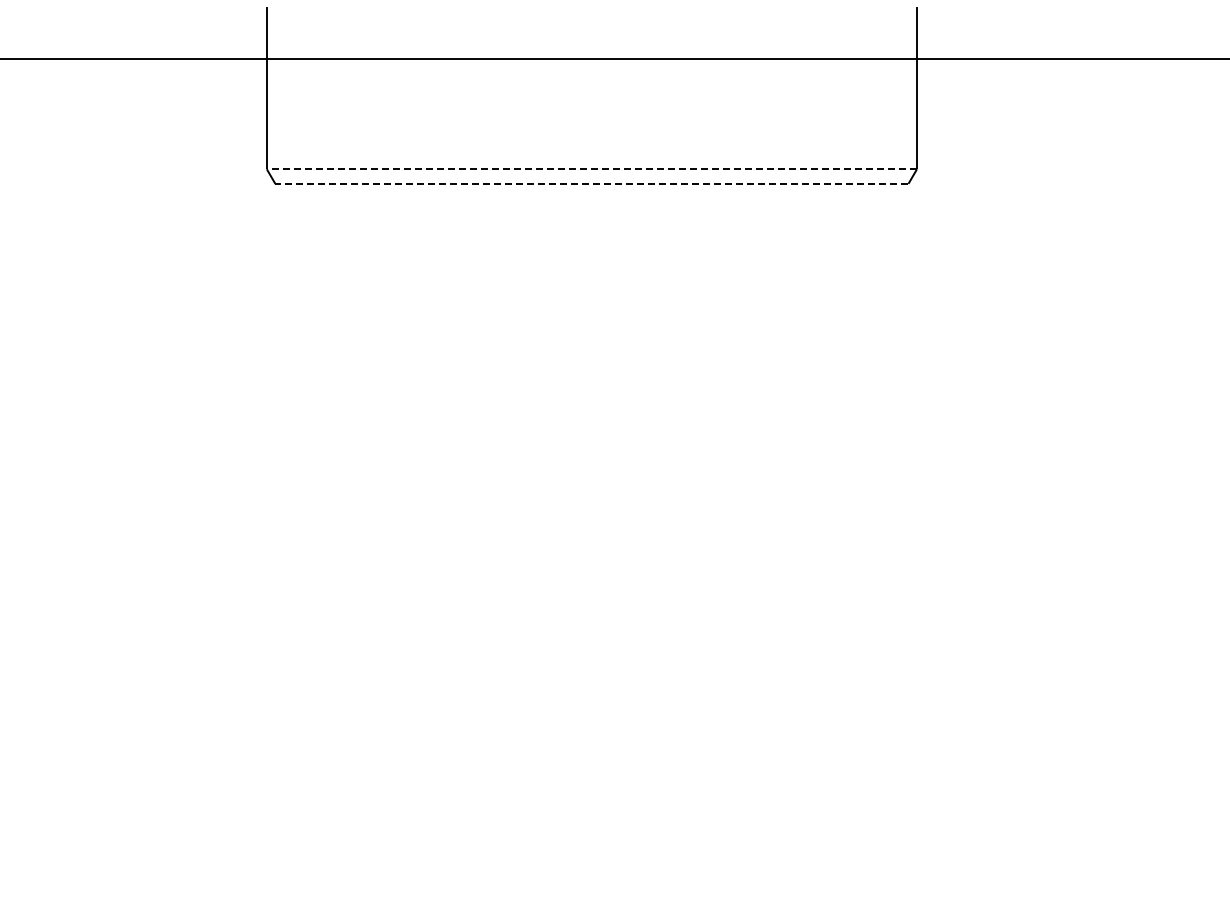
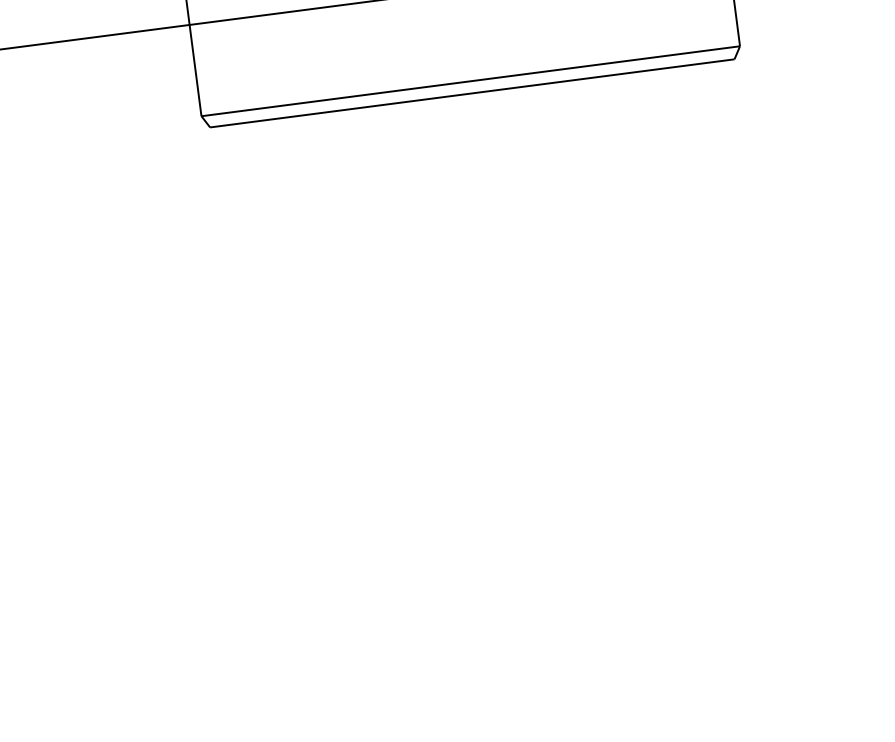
line: (591, 169) -> (470, 81), dashed -> solid
line: (591, 183) -> (471, 93), dashed -> solid

